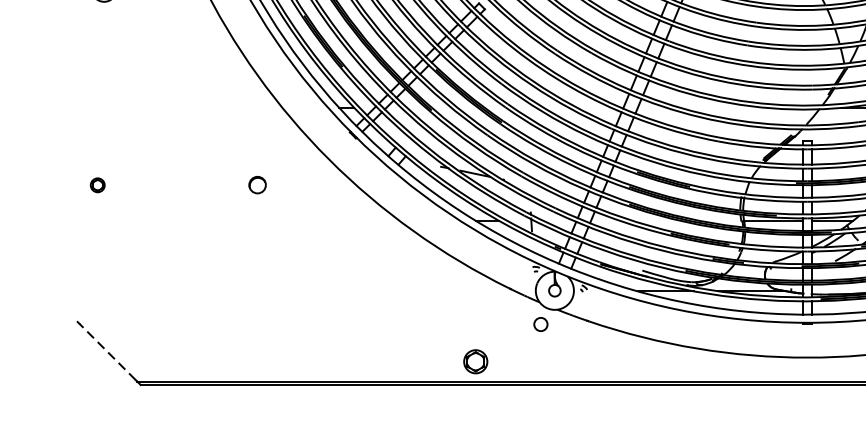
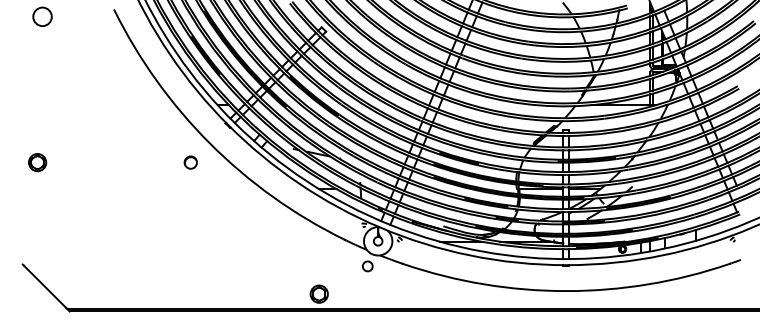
part: (97, 184) -> (37, 162), size x1.67
circle: (257, 184) -> (190, 162), moved
line: (108, 351) -> (45, 286), dashed -> solid

